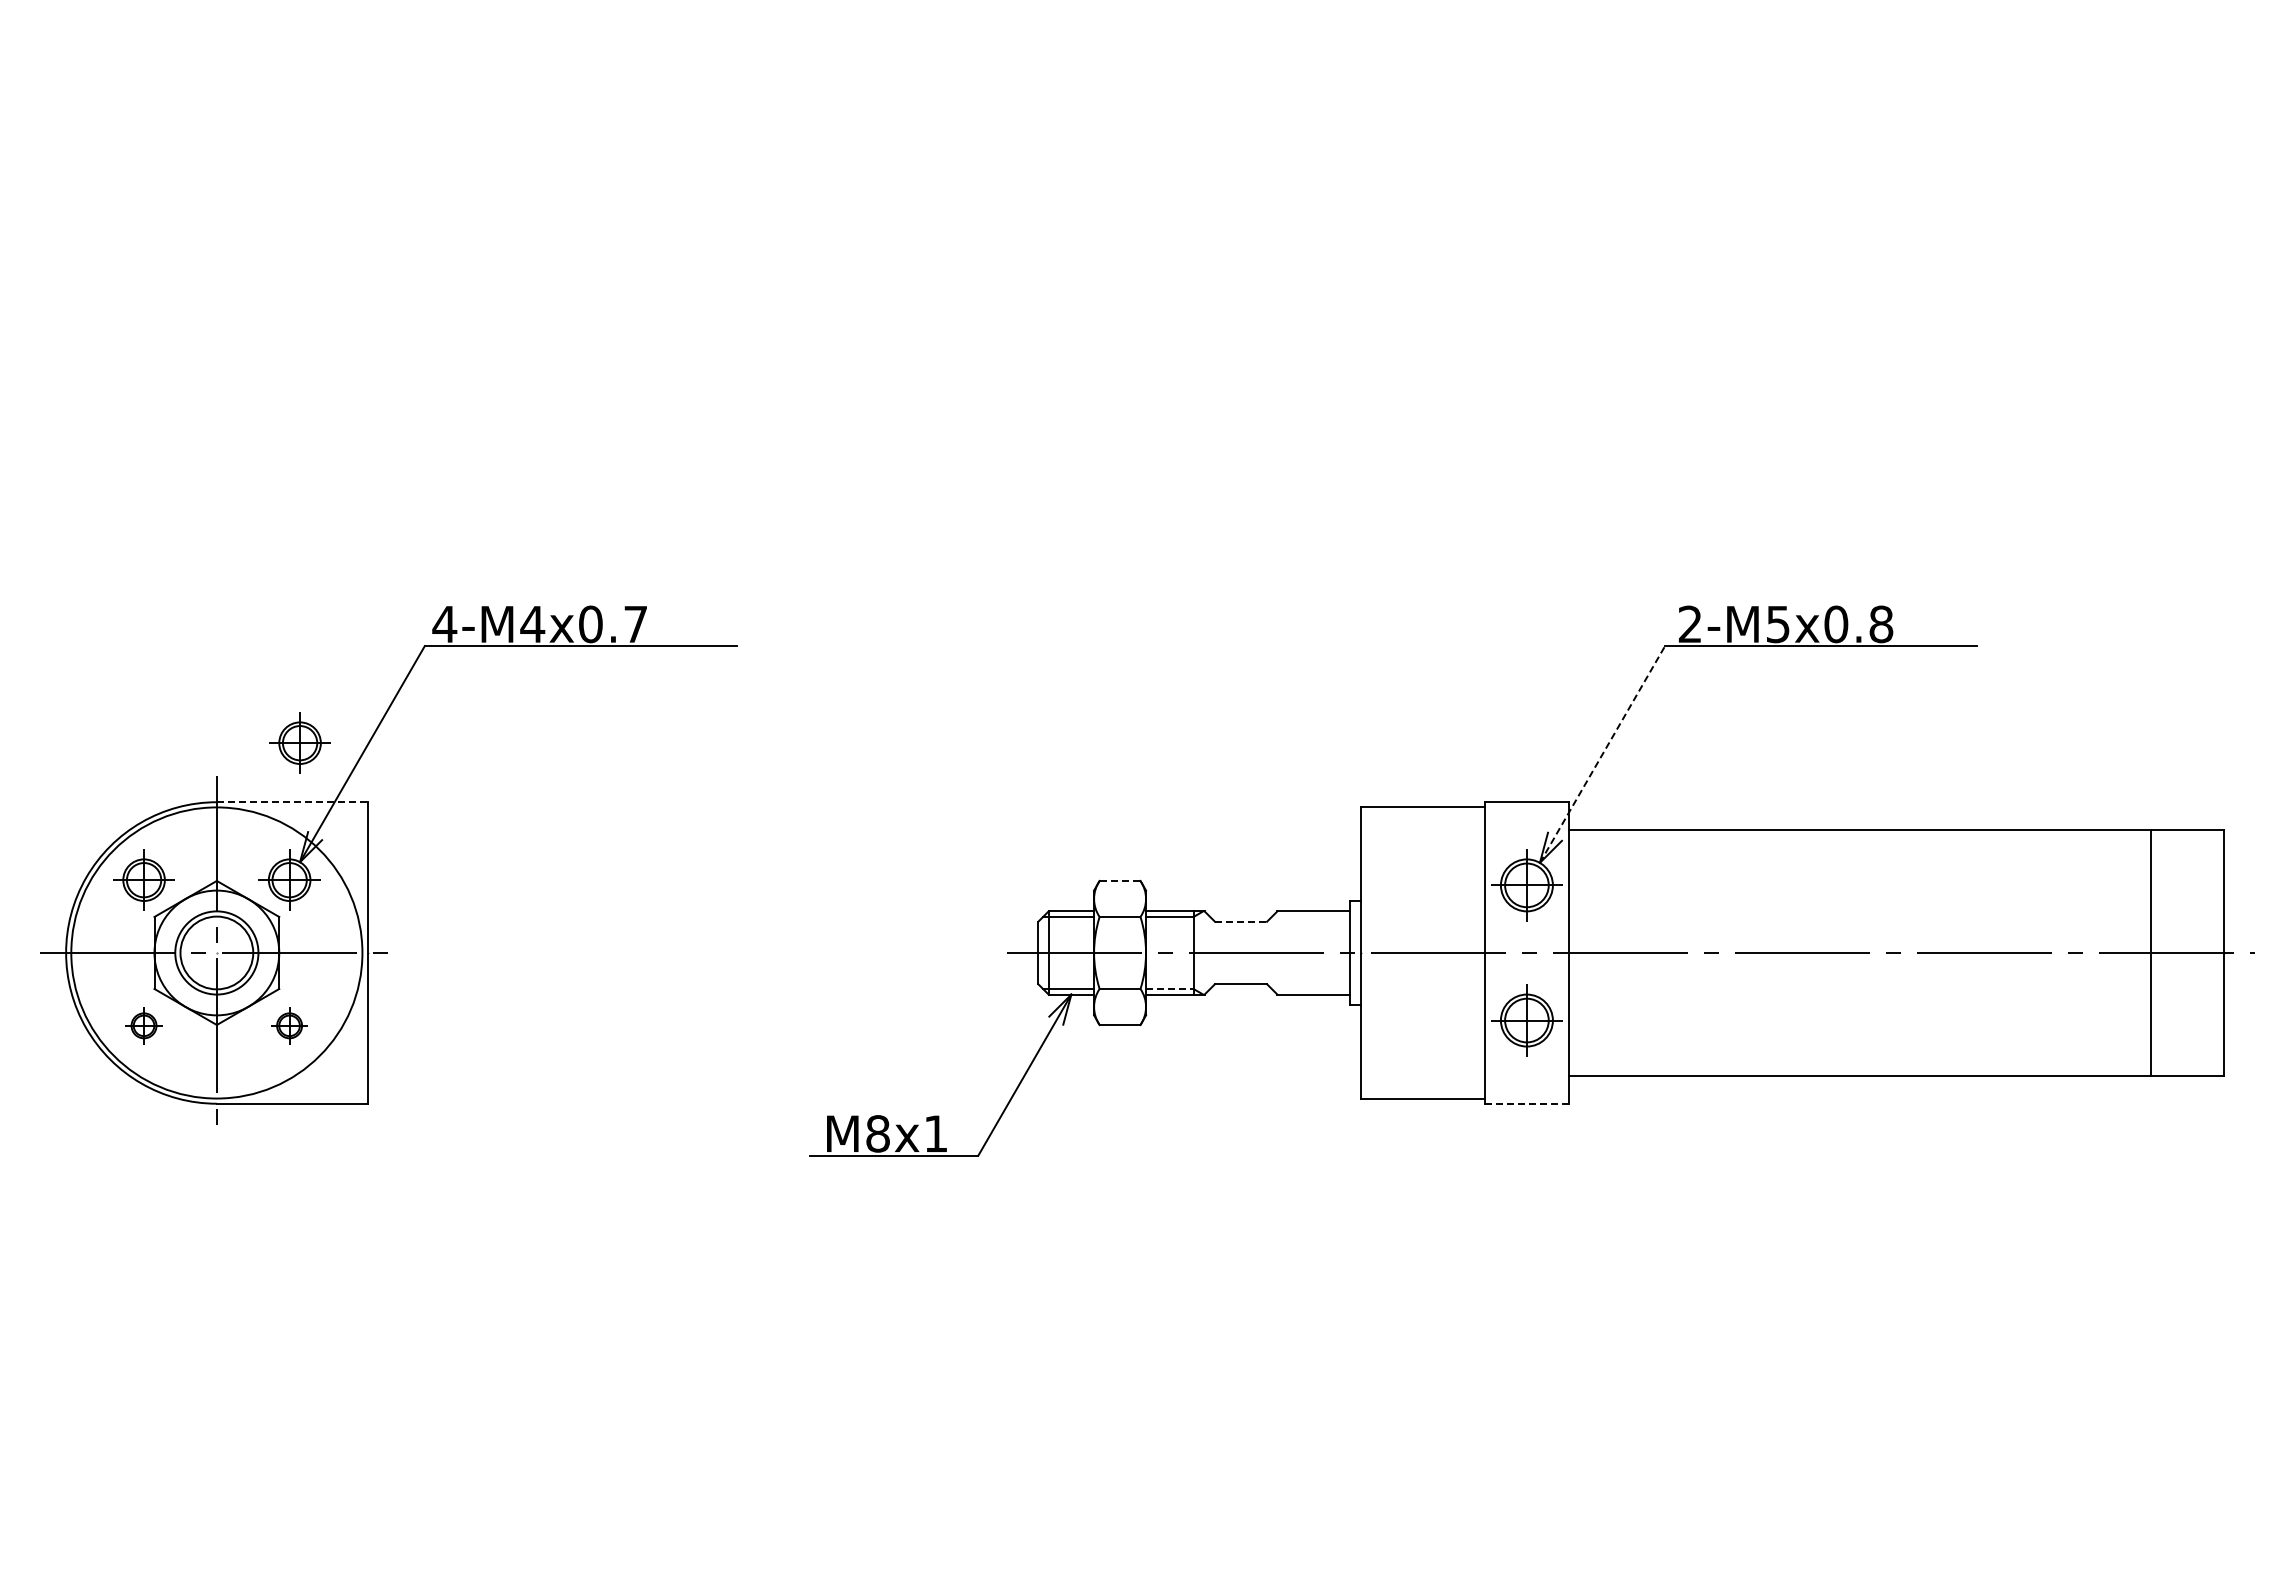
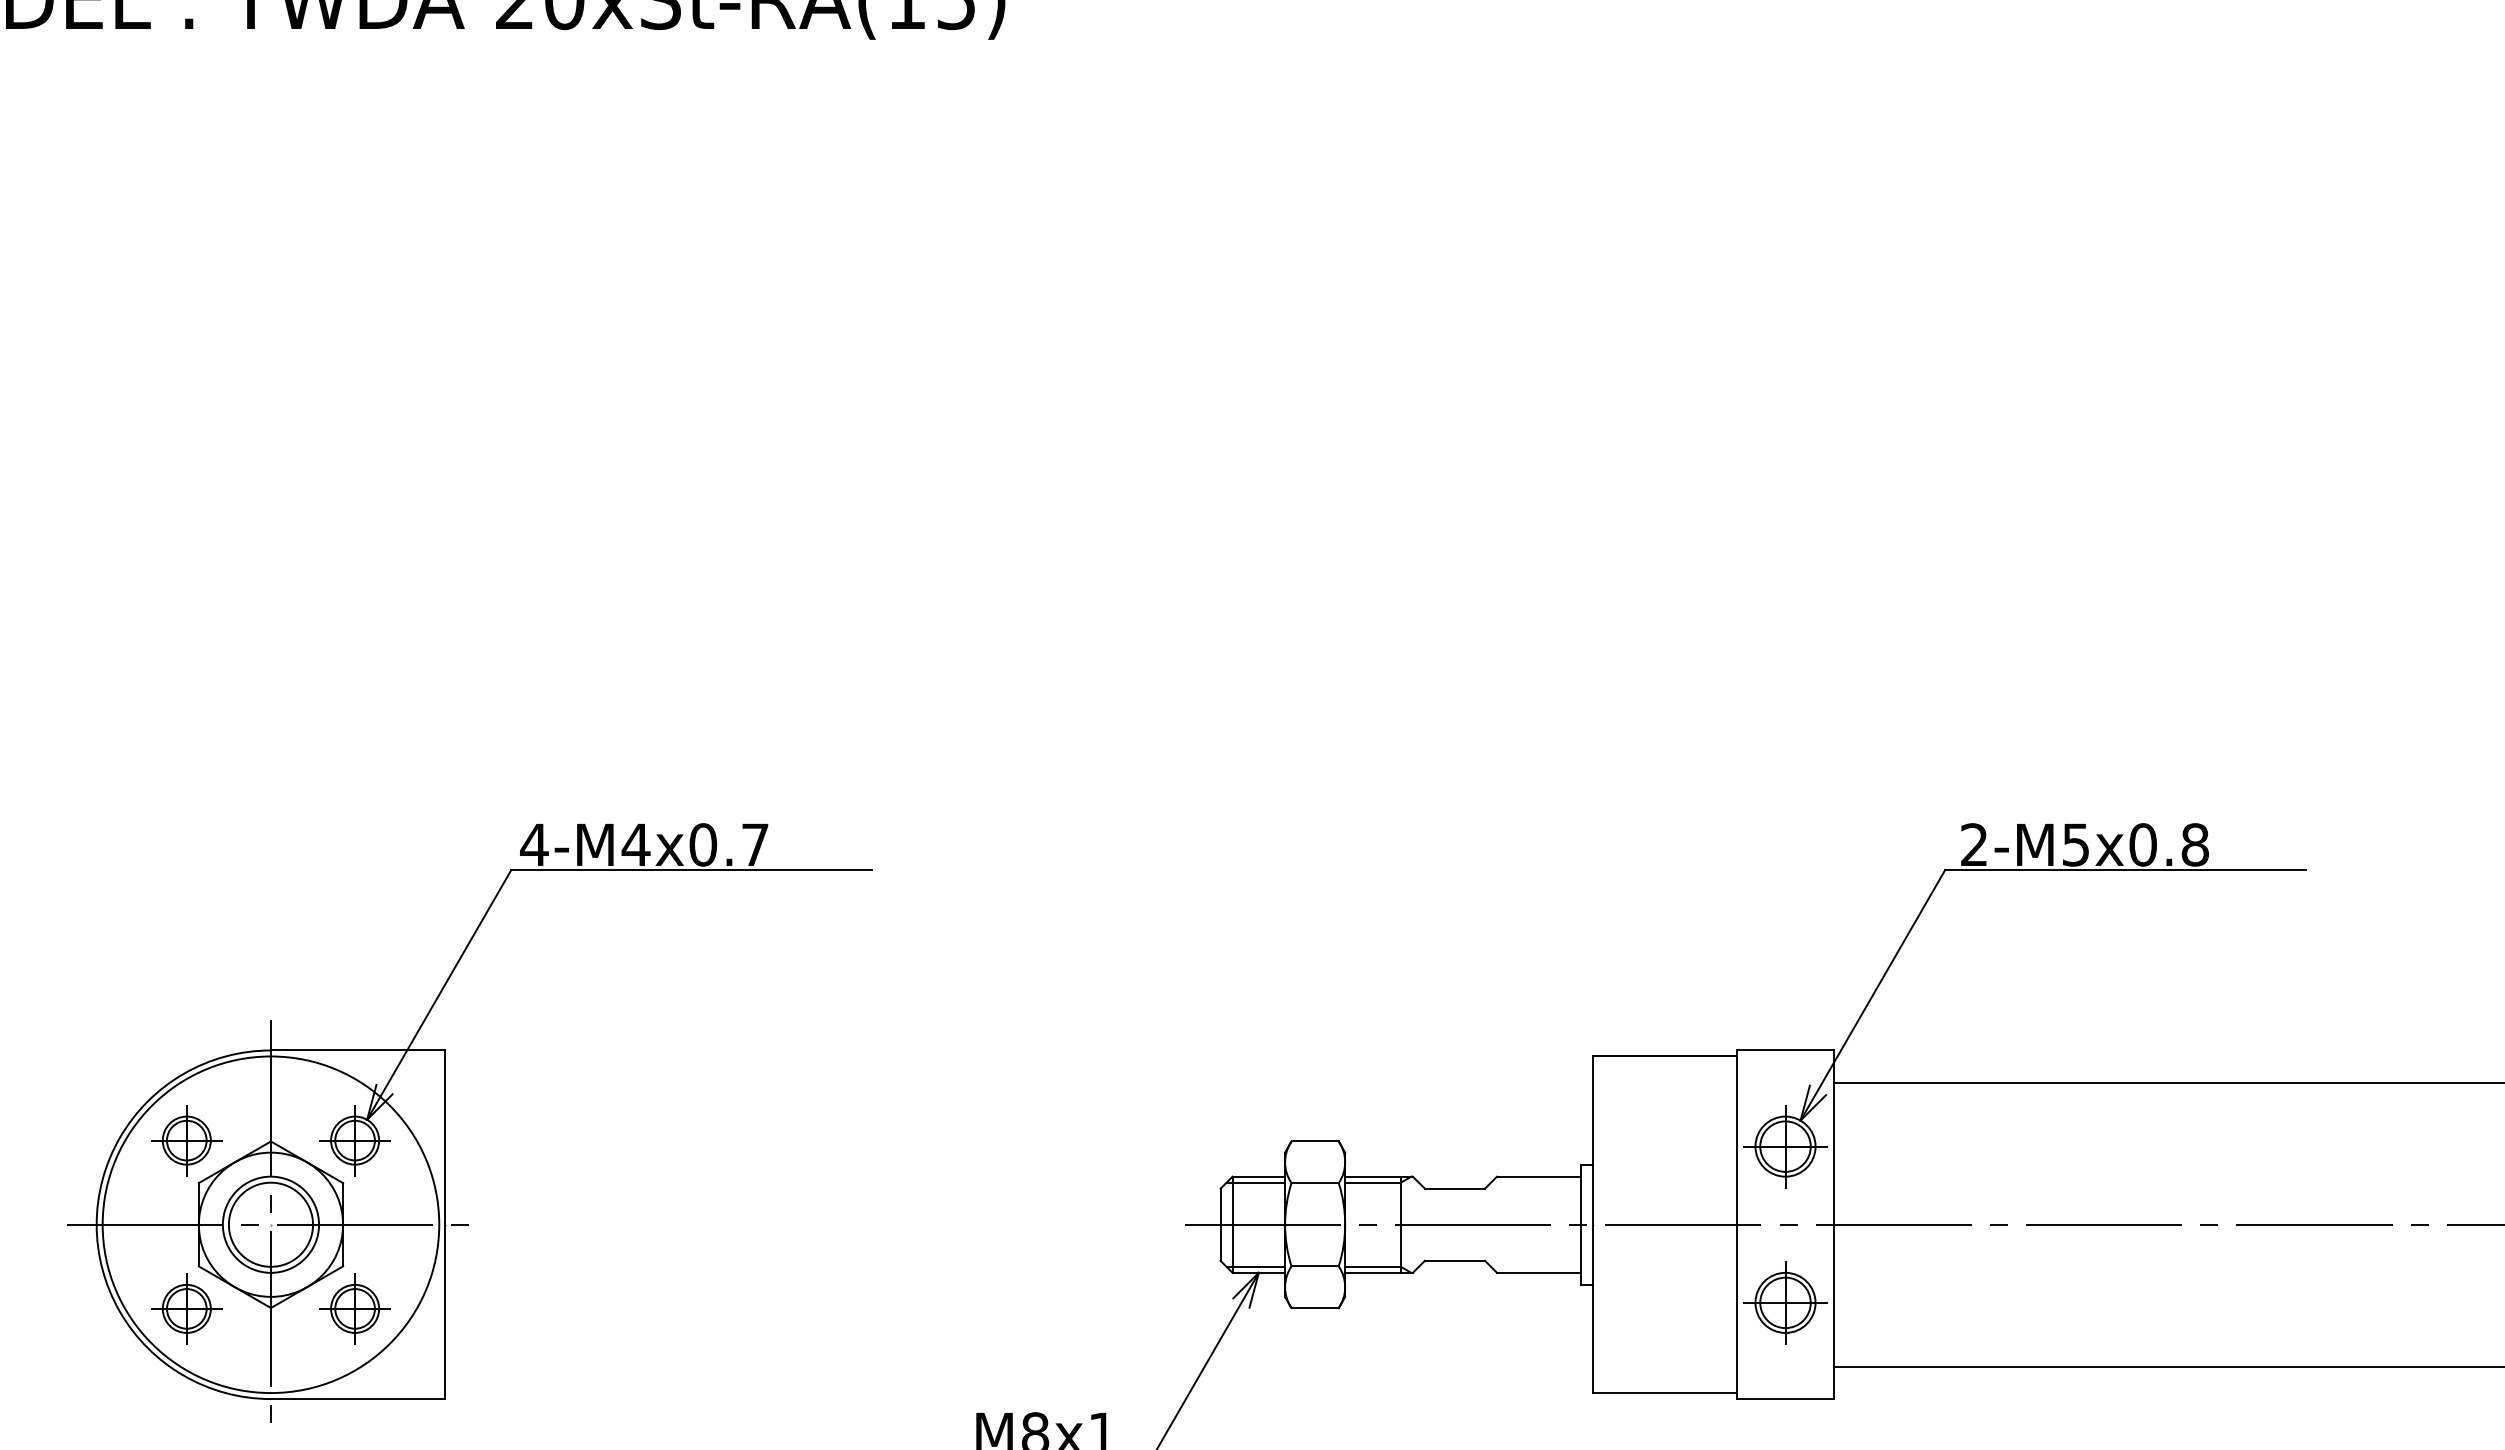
part: (299, 742) -> (366, 981), removed
line: (1602, 754) -> (1872, 995), dashed -> solid
line: (292, 802) -> (358, 1050), dashed -> solid
line: (1119, 880) -> (1314, 1140), dashed -> solid
line: (1241, 921) -> (1455, 1188), dashed -> solid
line: (1170, 989) -> (1373, 1266), dashed -> solid
part: (143, 1025) -> (186, 1308), size x1.67
part: (289, 1025) -> (354, 1308), size x1.67
line: (1526, 1103) -> (1785, 1398), dashed -> solid

